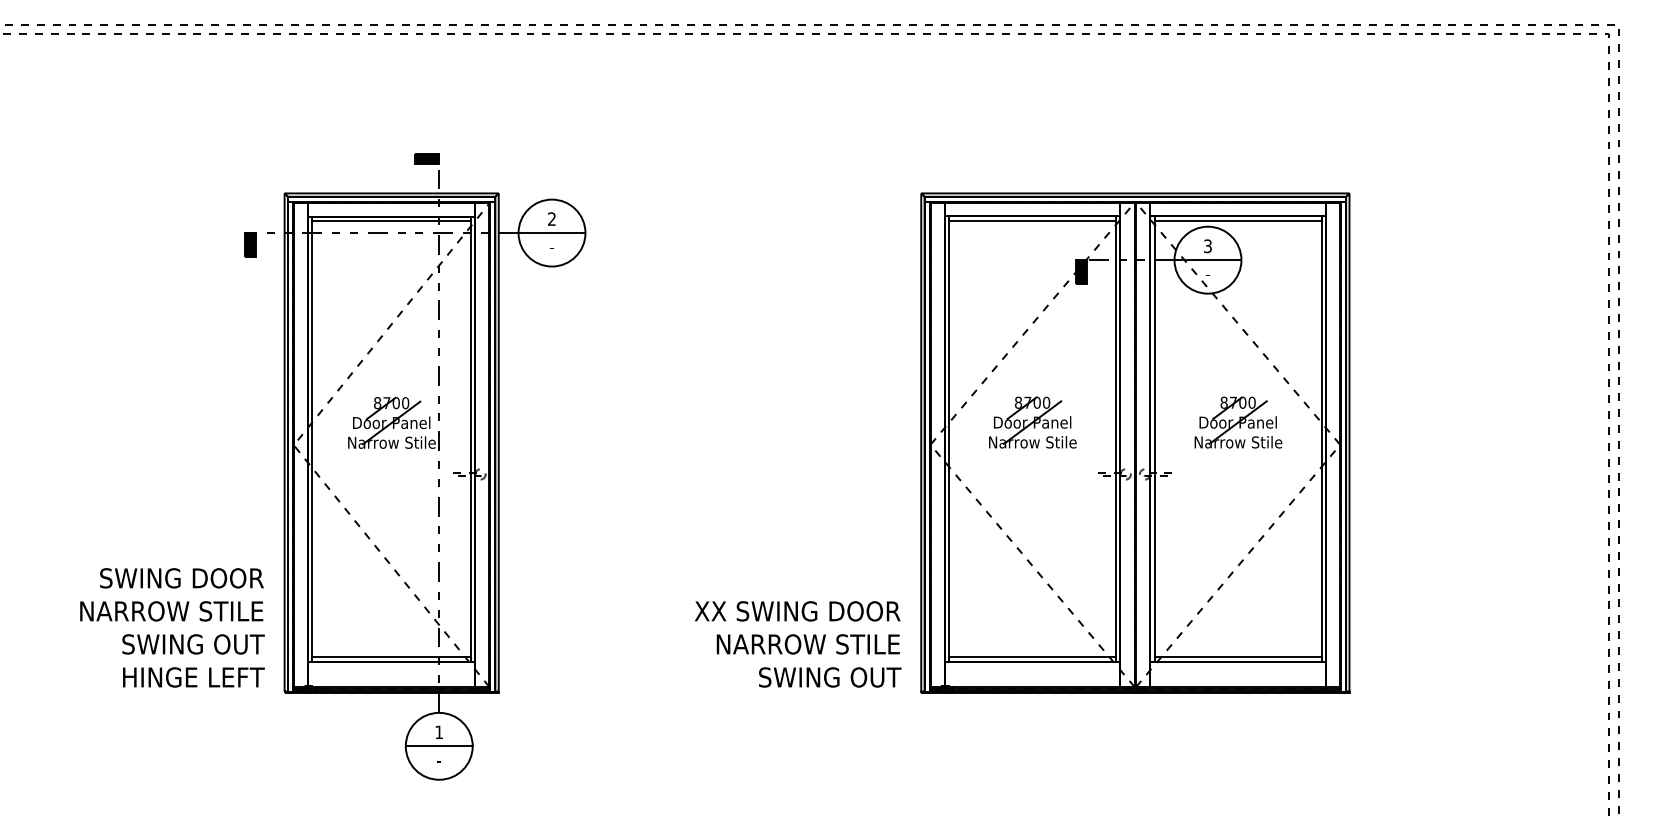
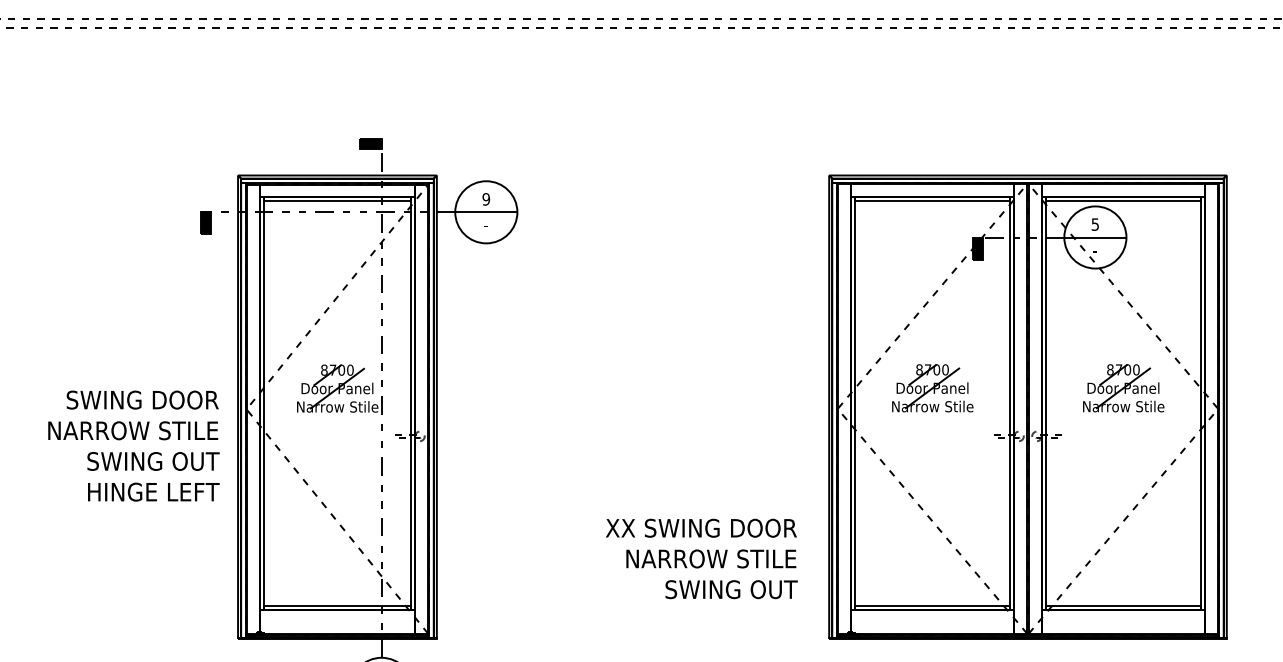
text: (551, 218) -> (485, 198), 2 -> 9
text: (1207, 245) -> (1094, 223), 3 -> 5
text: (172, 627) -> (133, 445), moved
text: (798, 644) -> (702, 559), moved

